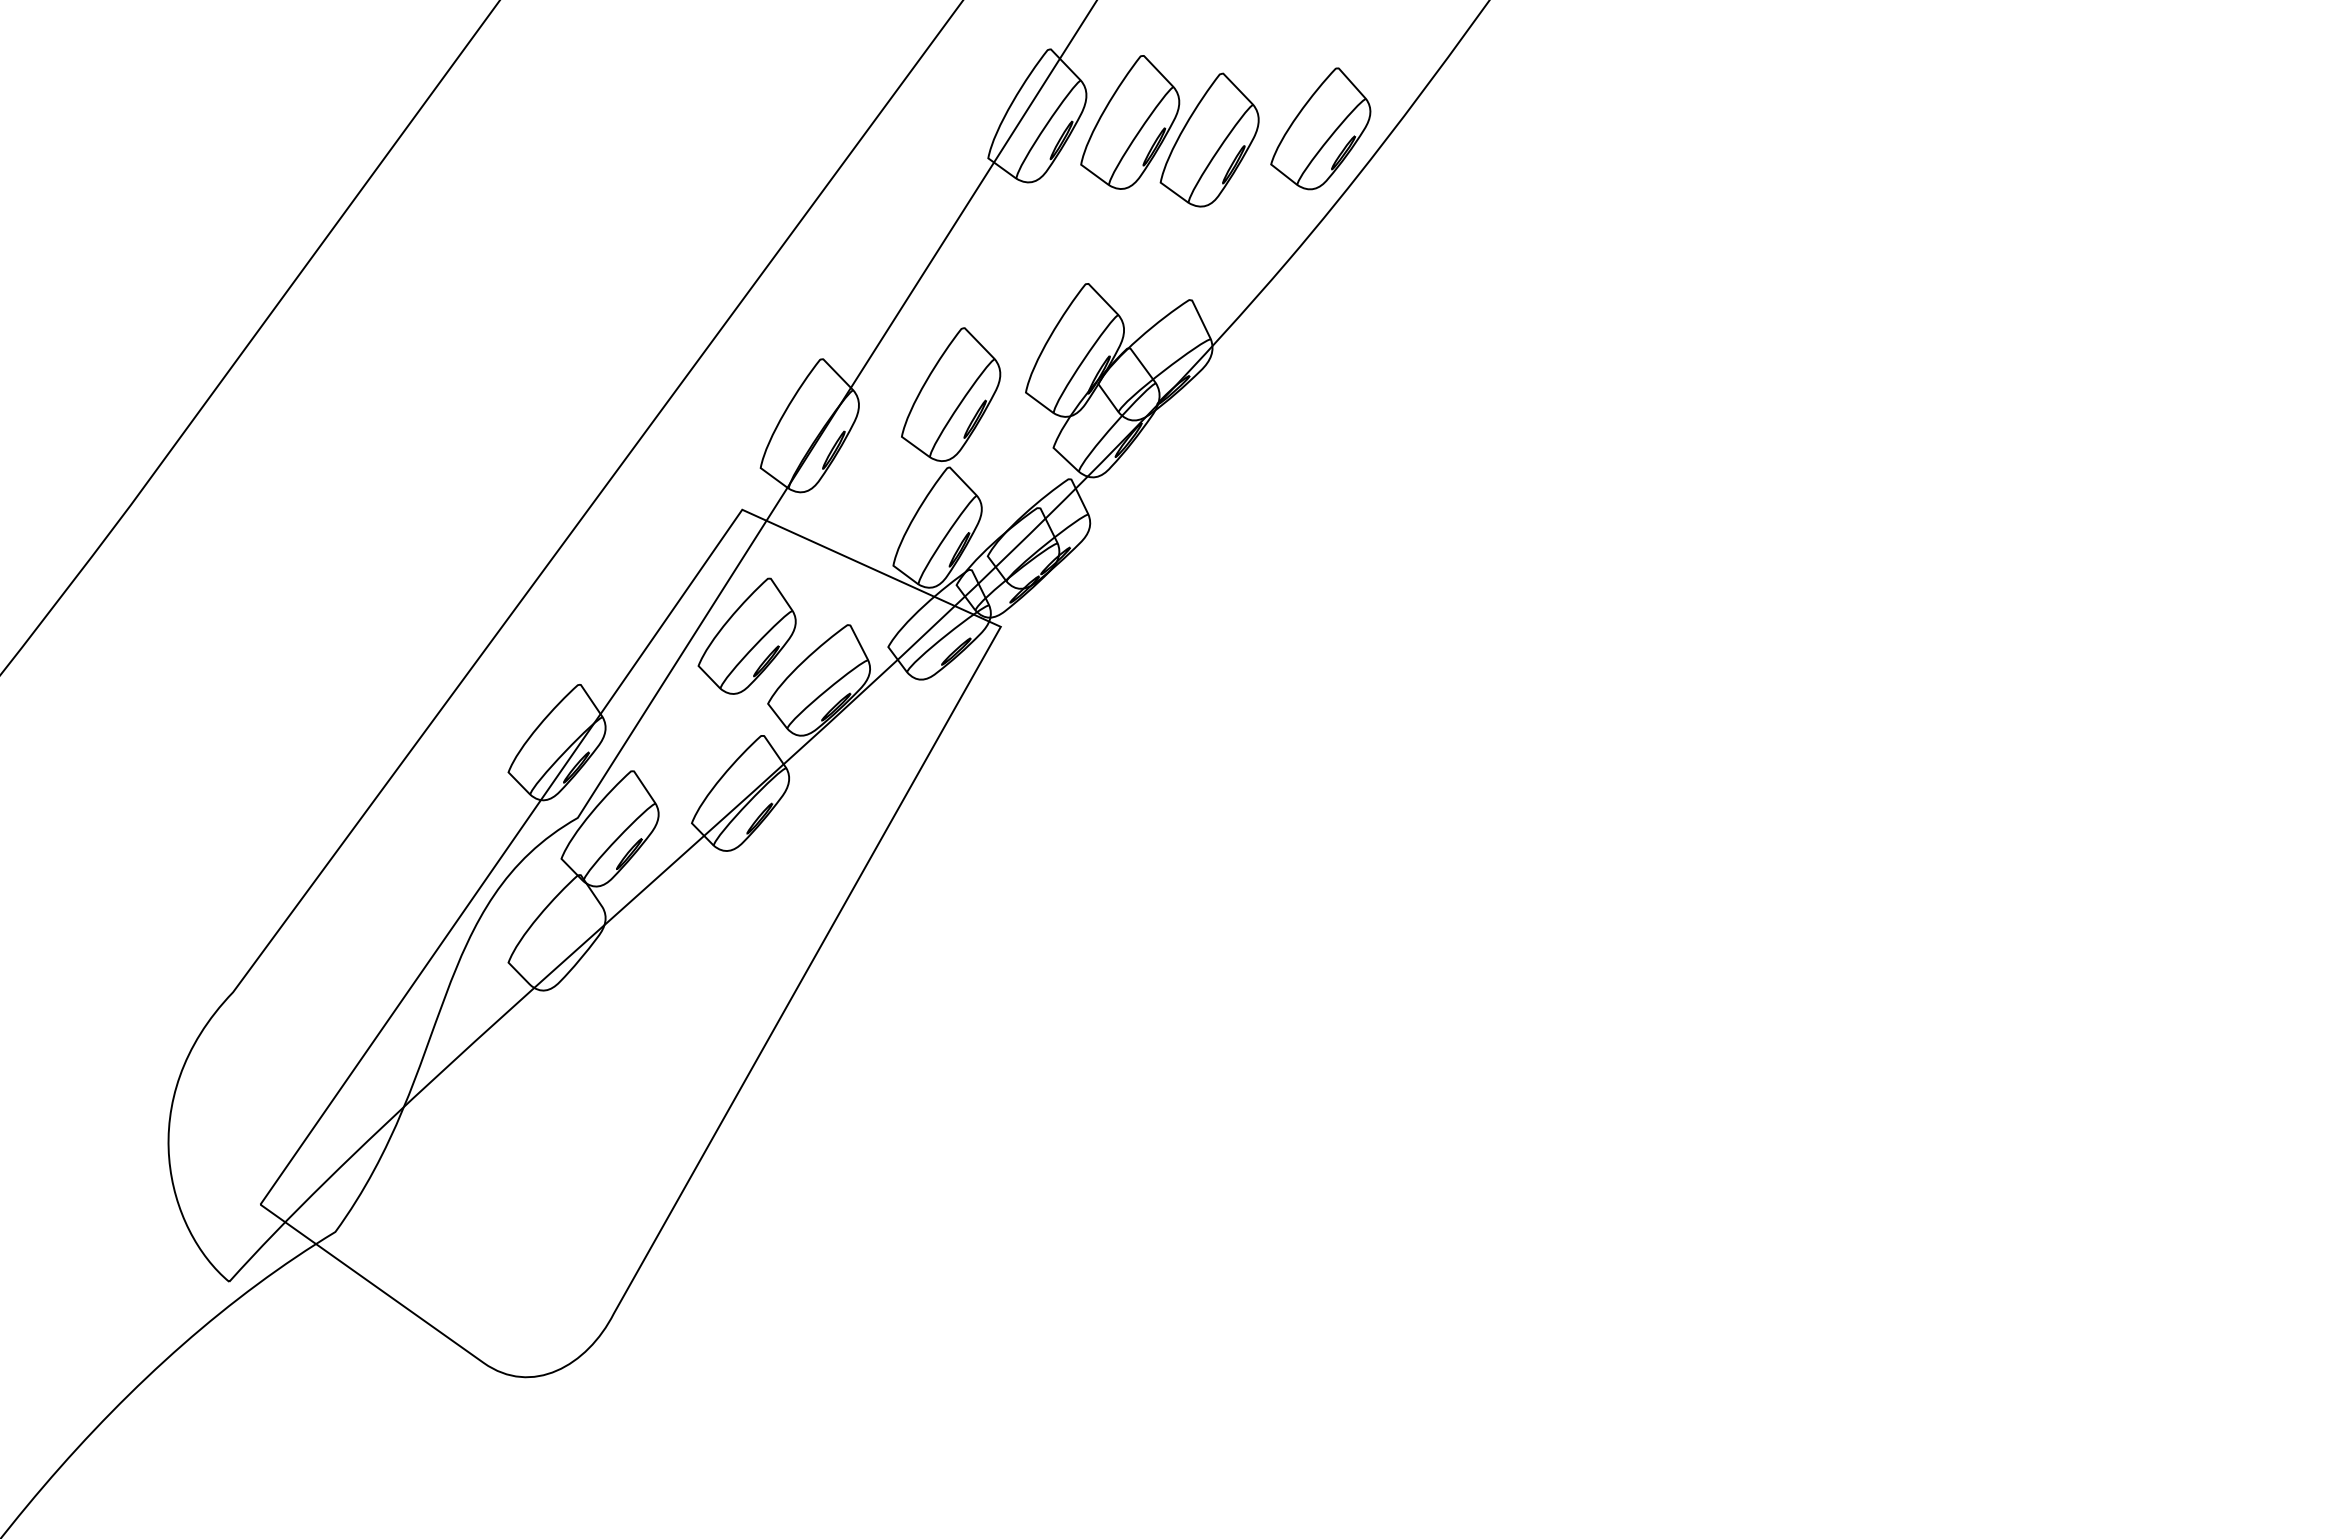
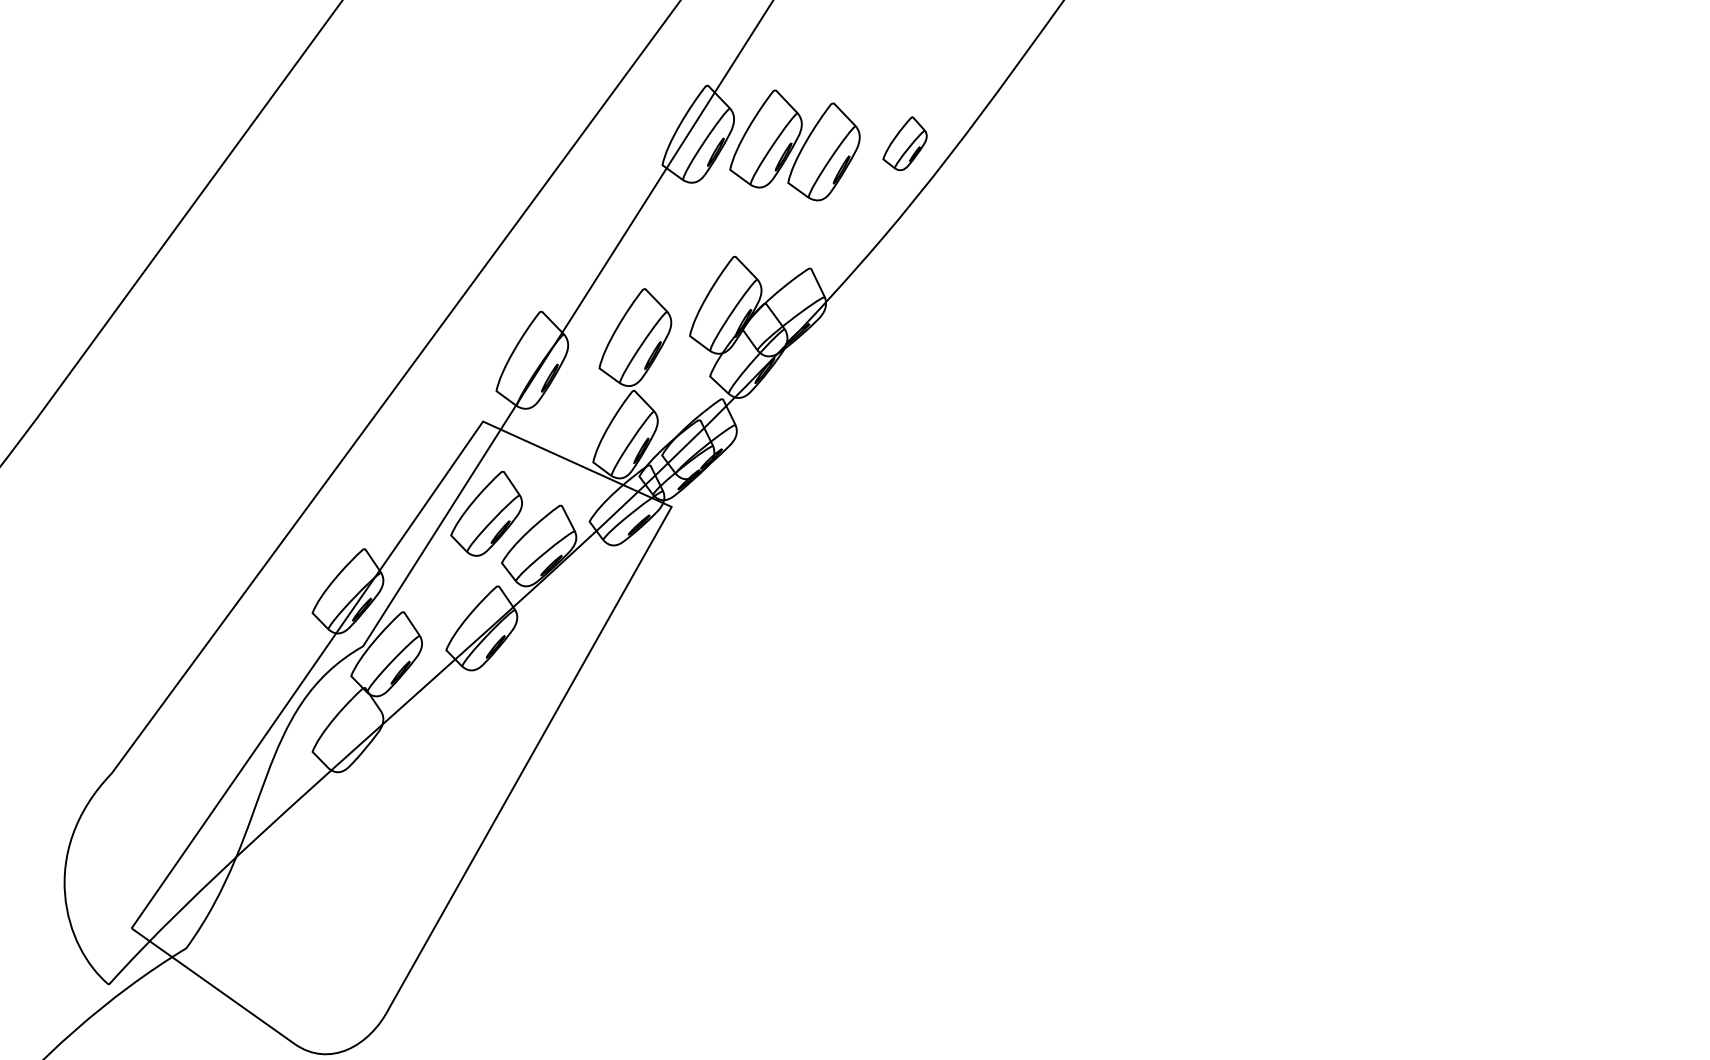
part: (1320, 128) -> (904, 143), size x0.6

